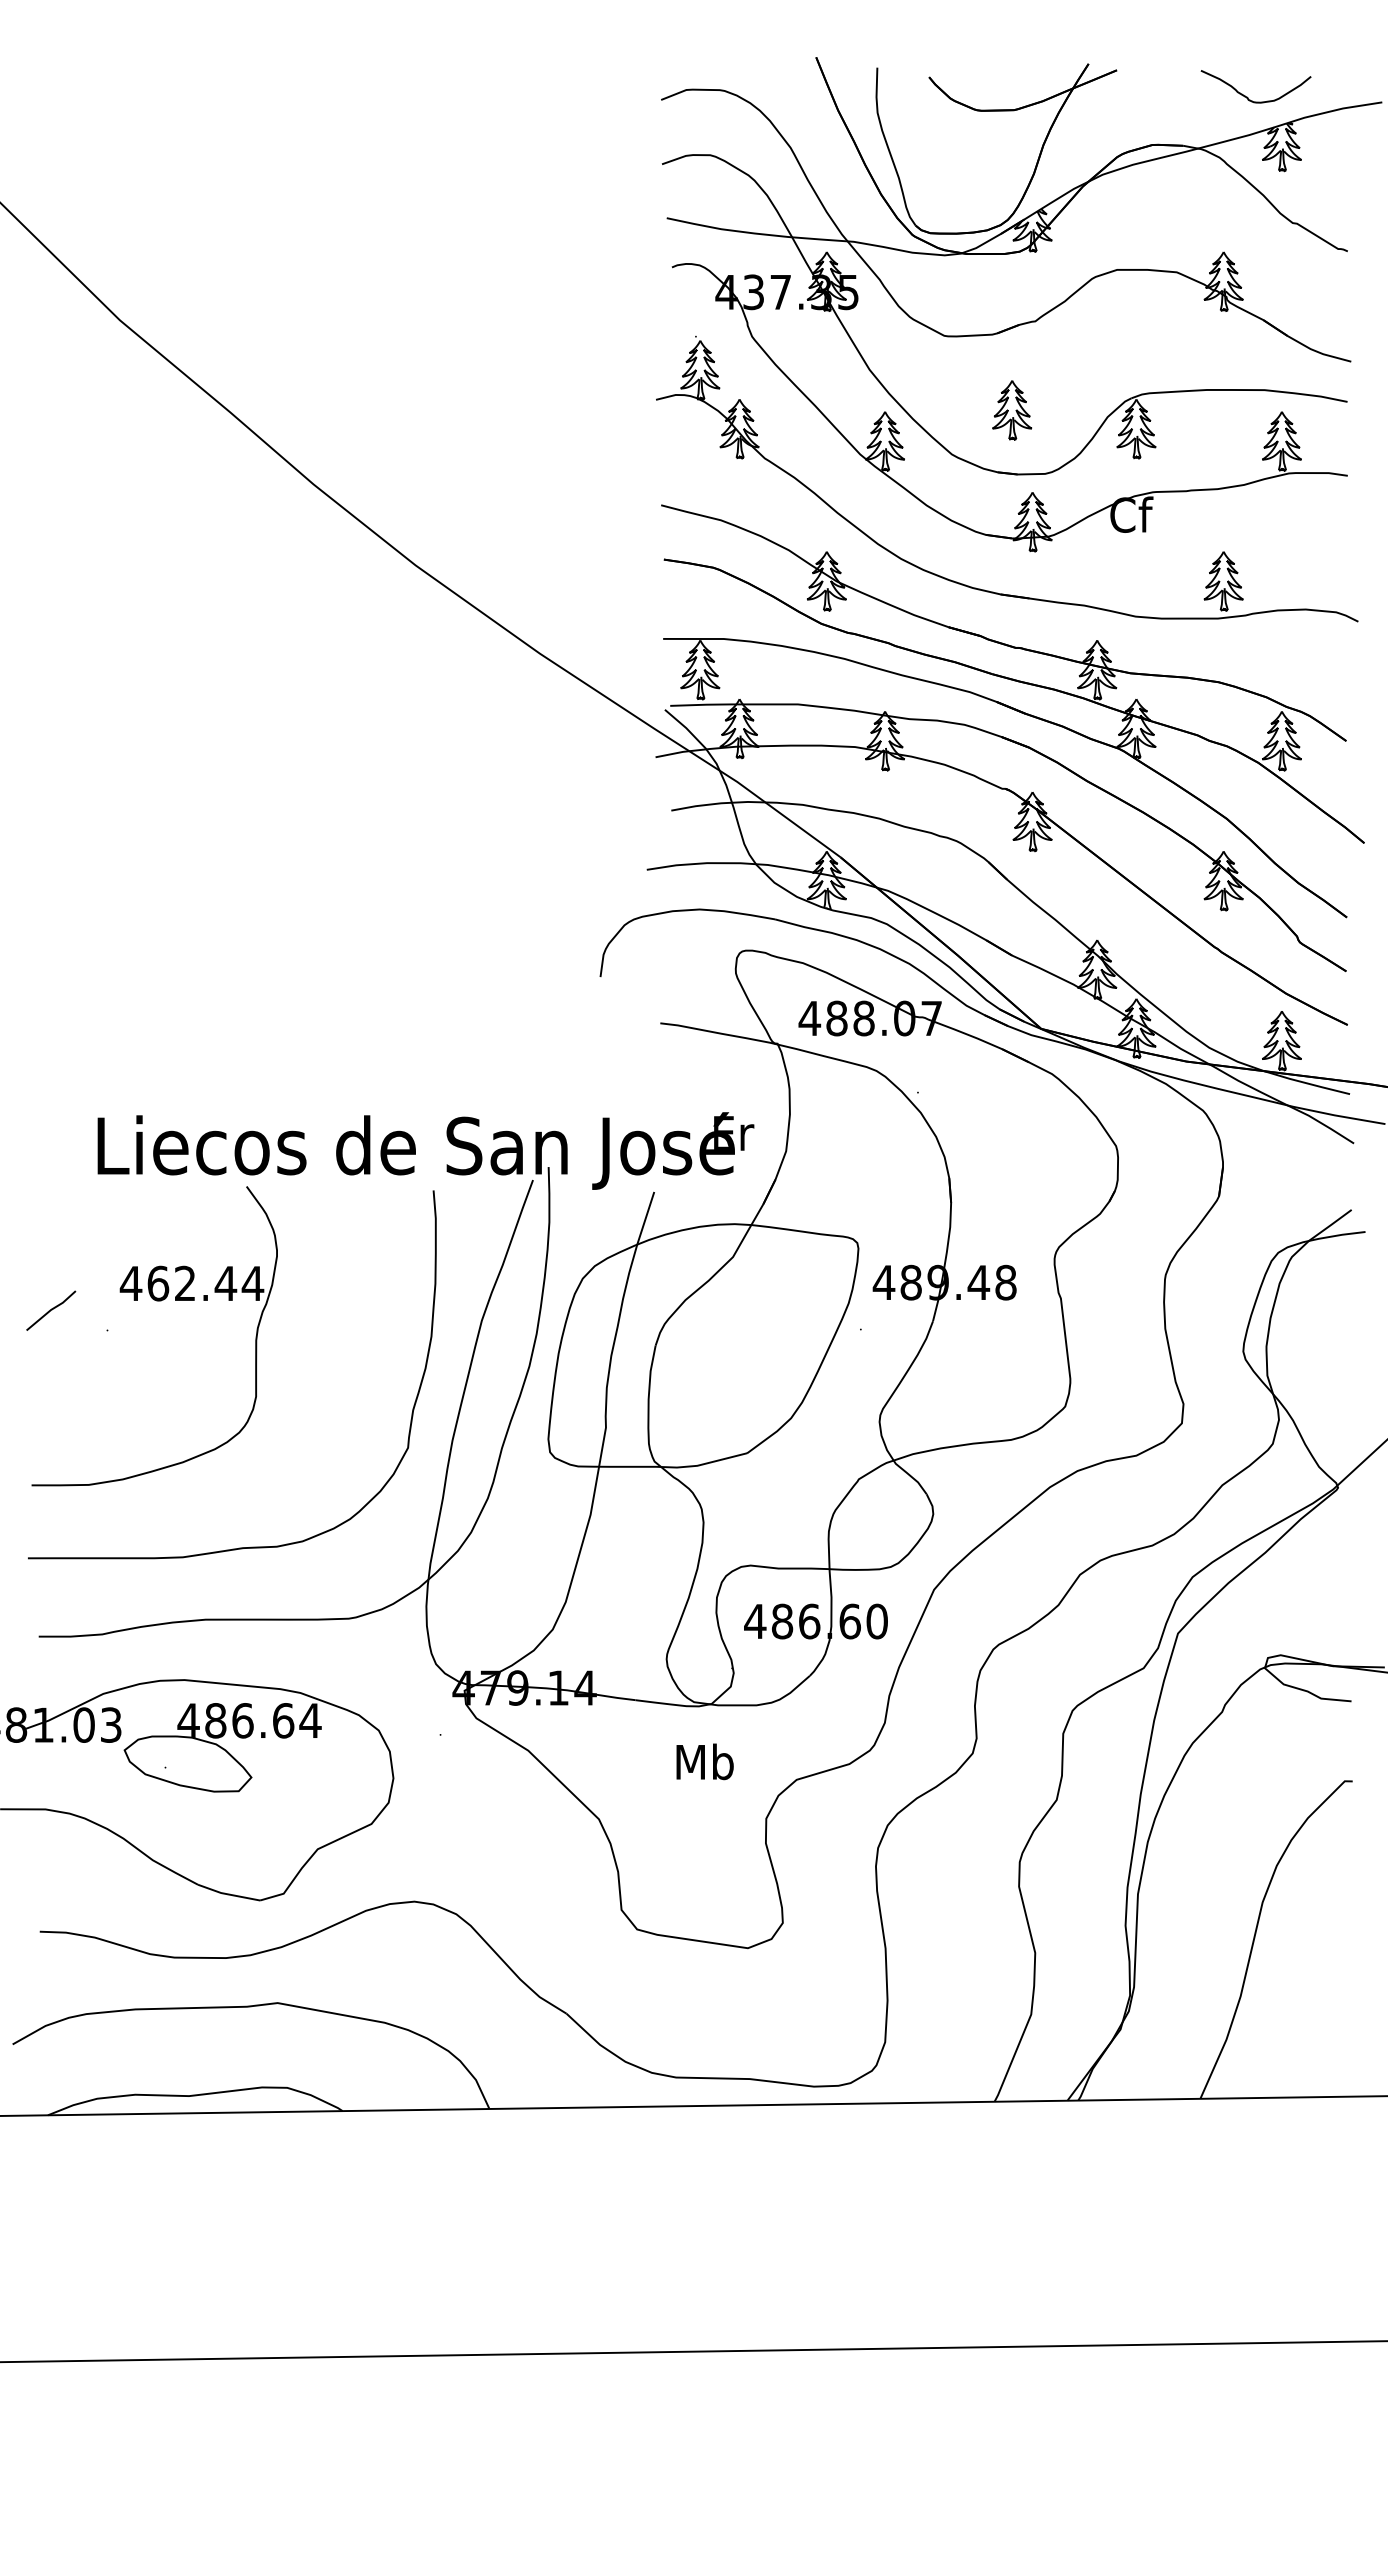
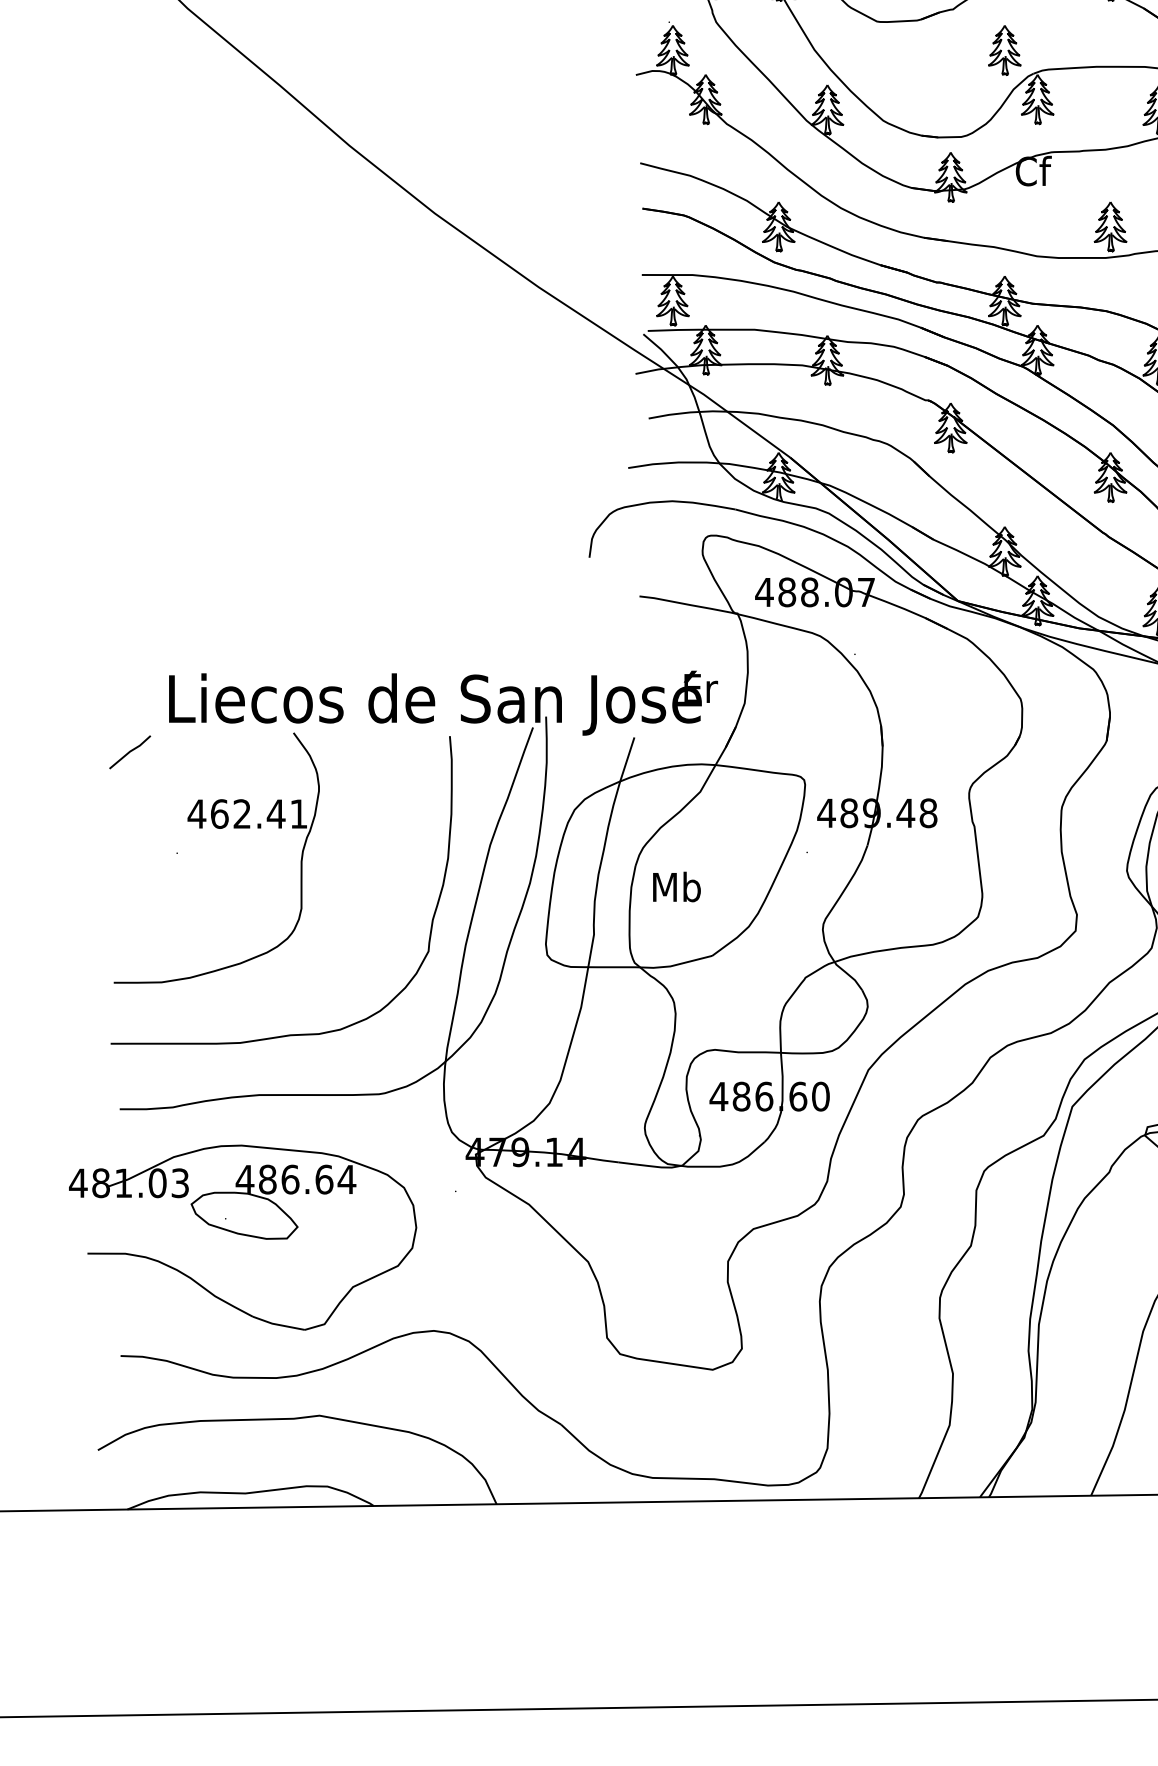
part: (1012, 410) -> (1005, 50), moved
text: (252, 1283) -> (298, 813), 462.44 -> 462.41
line: (51, 1310) -> (130, 752), moved
text: (704, 1761) -> (676, 886), moved

